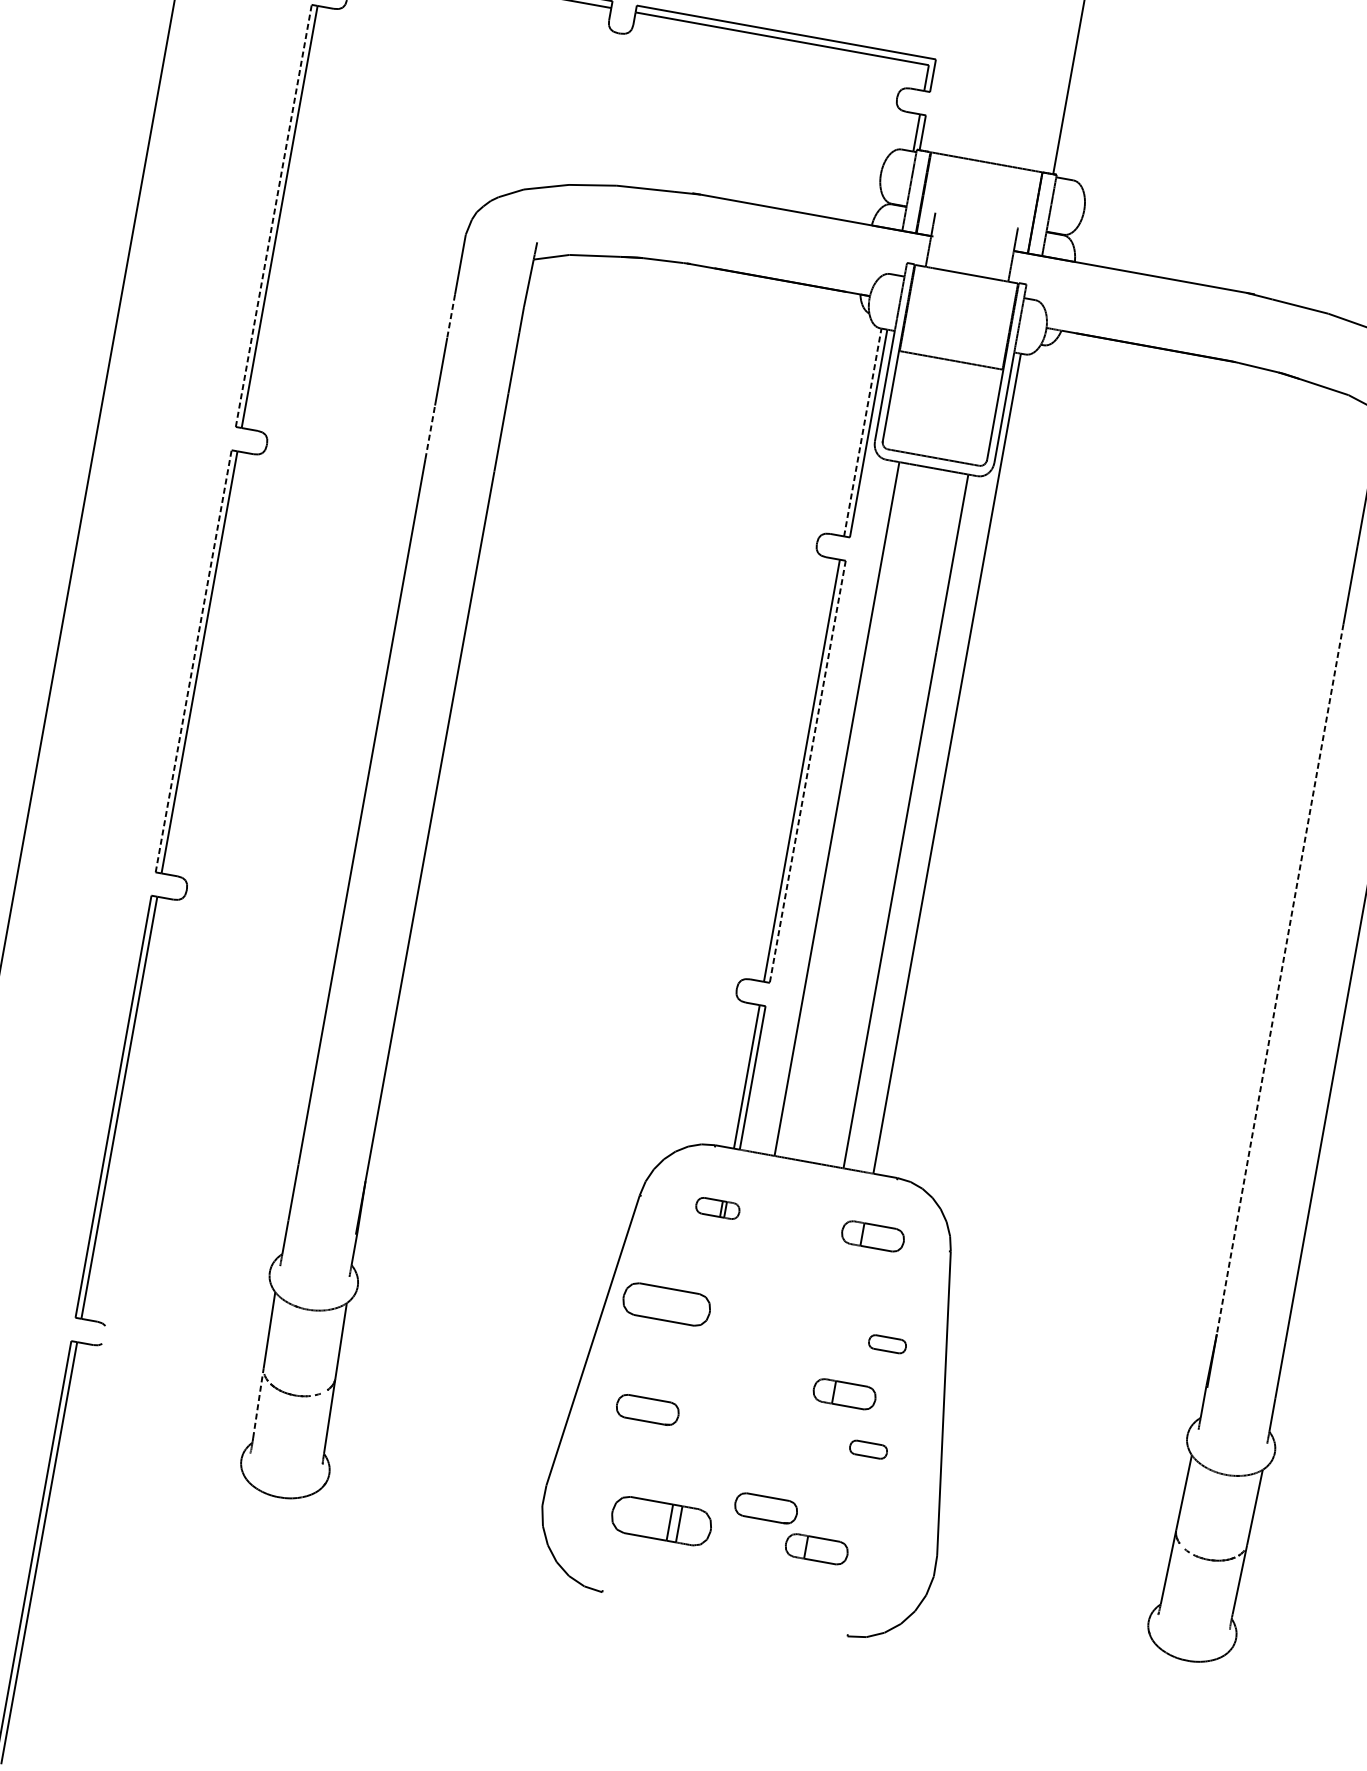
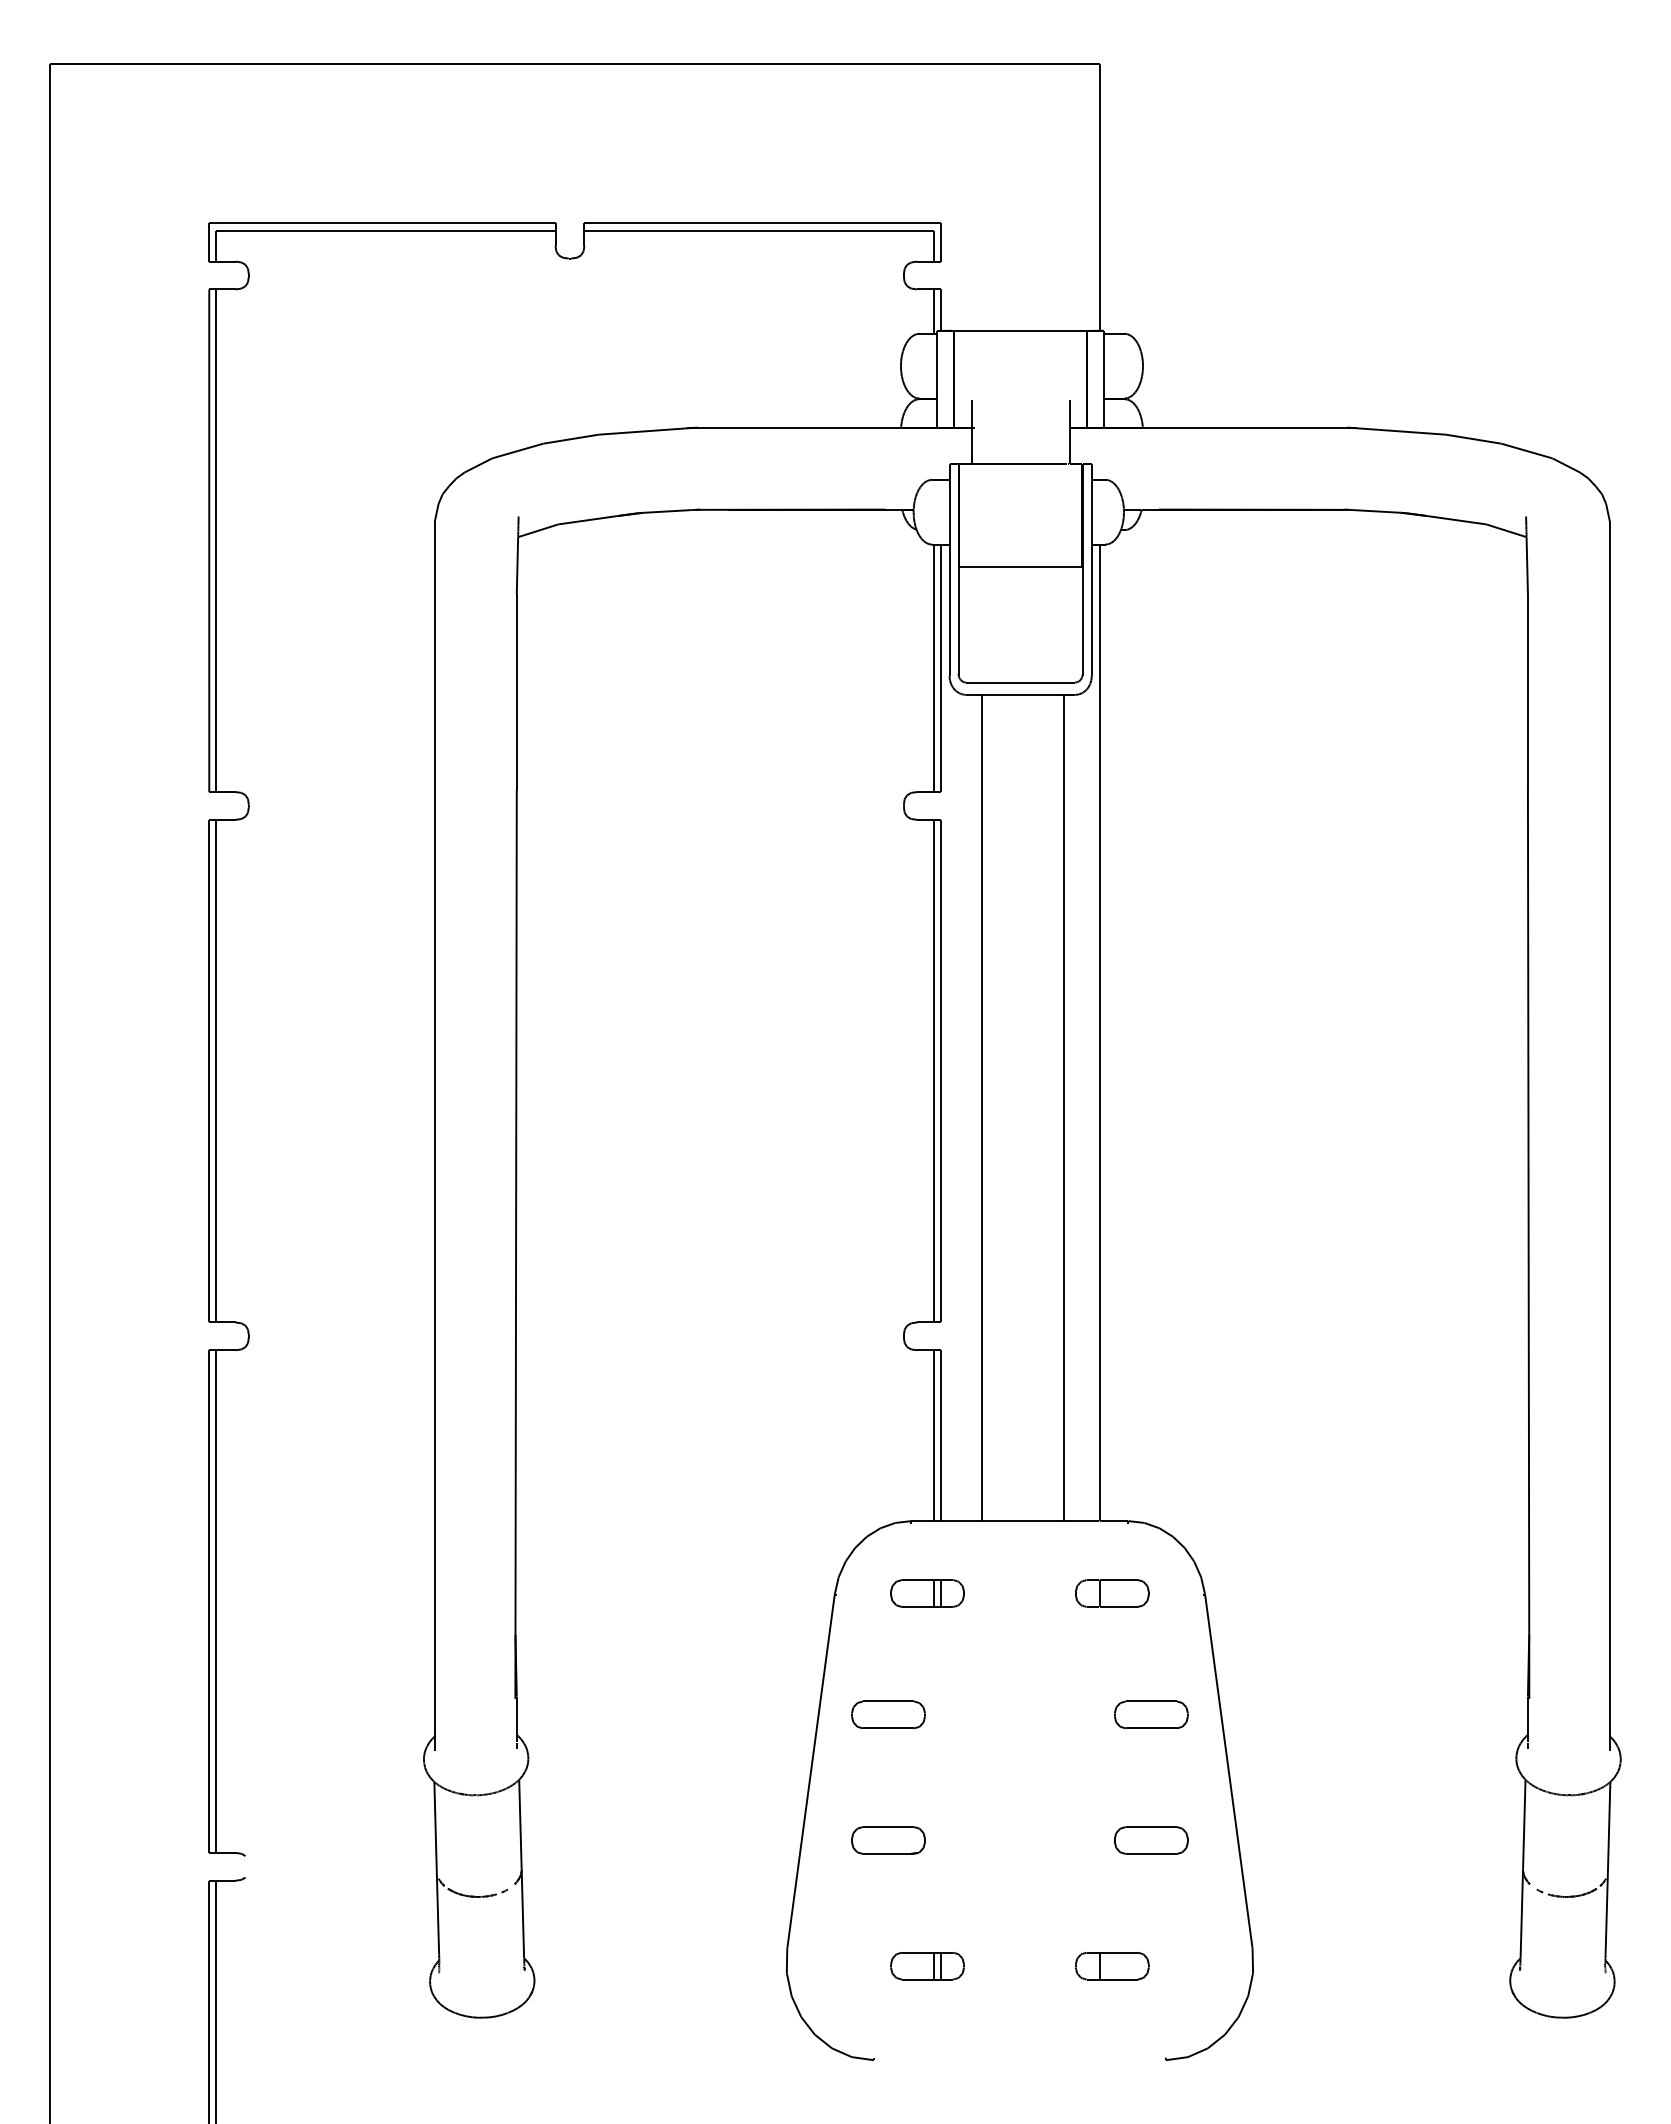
line: (274, 215) -> (209, 540), dashed -> solid
line: (451, 316) -> (434, 619), dashed -> solid
line: (430, 431) -> (434, 757), dashed -> solid
line: (862, 432) -> (933, 668), dashed -> solid
line: (193, 660) -> (209, 1070), dashed -> solid
line: (807, 772) -> (940, 1071), dashed -> solid
line: (1280, 979) -> (1528, 1212), dashed -> solid
part: (717, 1208) -> (927, 1593), size x1.43
part: (666, 1304) -> (888, 1714), size x0.71
part: (887, 1343) -> (1151, 1714), size x1.67
part: (844, 1394) -> (1112, 1781), removed
line: (258, 1402) -> (437, 1912), dashed -> solid
part: (868, 1449) -> (1151, 1840), size x1.67
part: (766, 1508) -> (1045, 1929), removed
part: (661, 1521) -> (927, 1966), size x0.62

